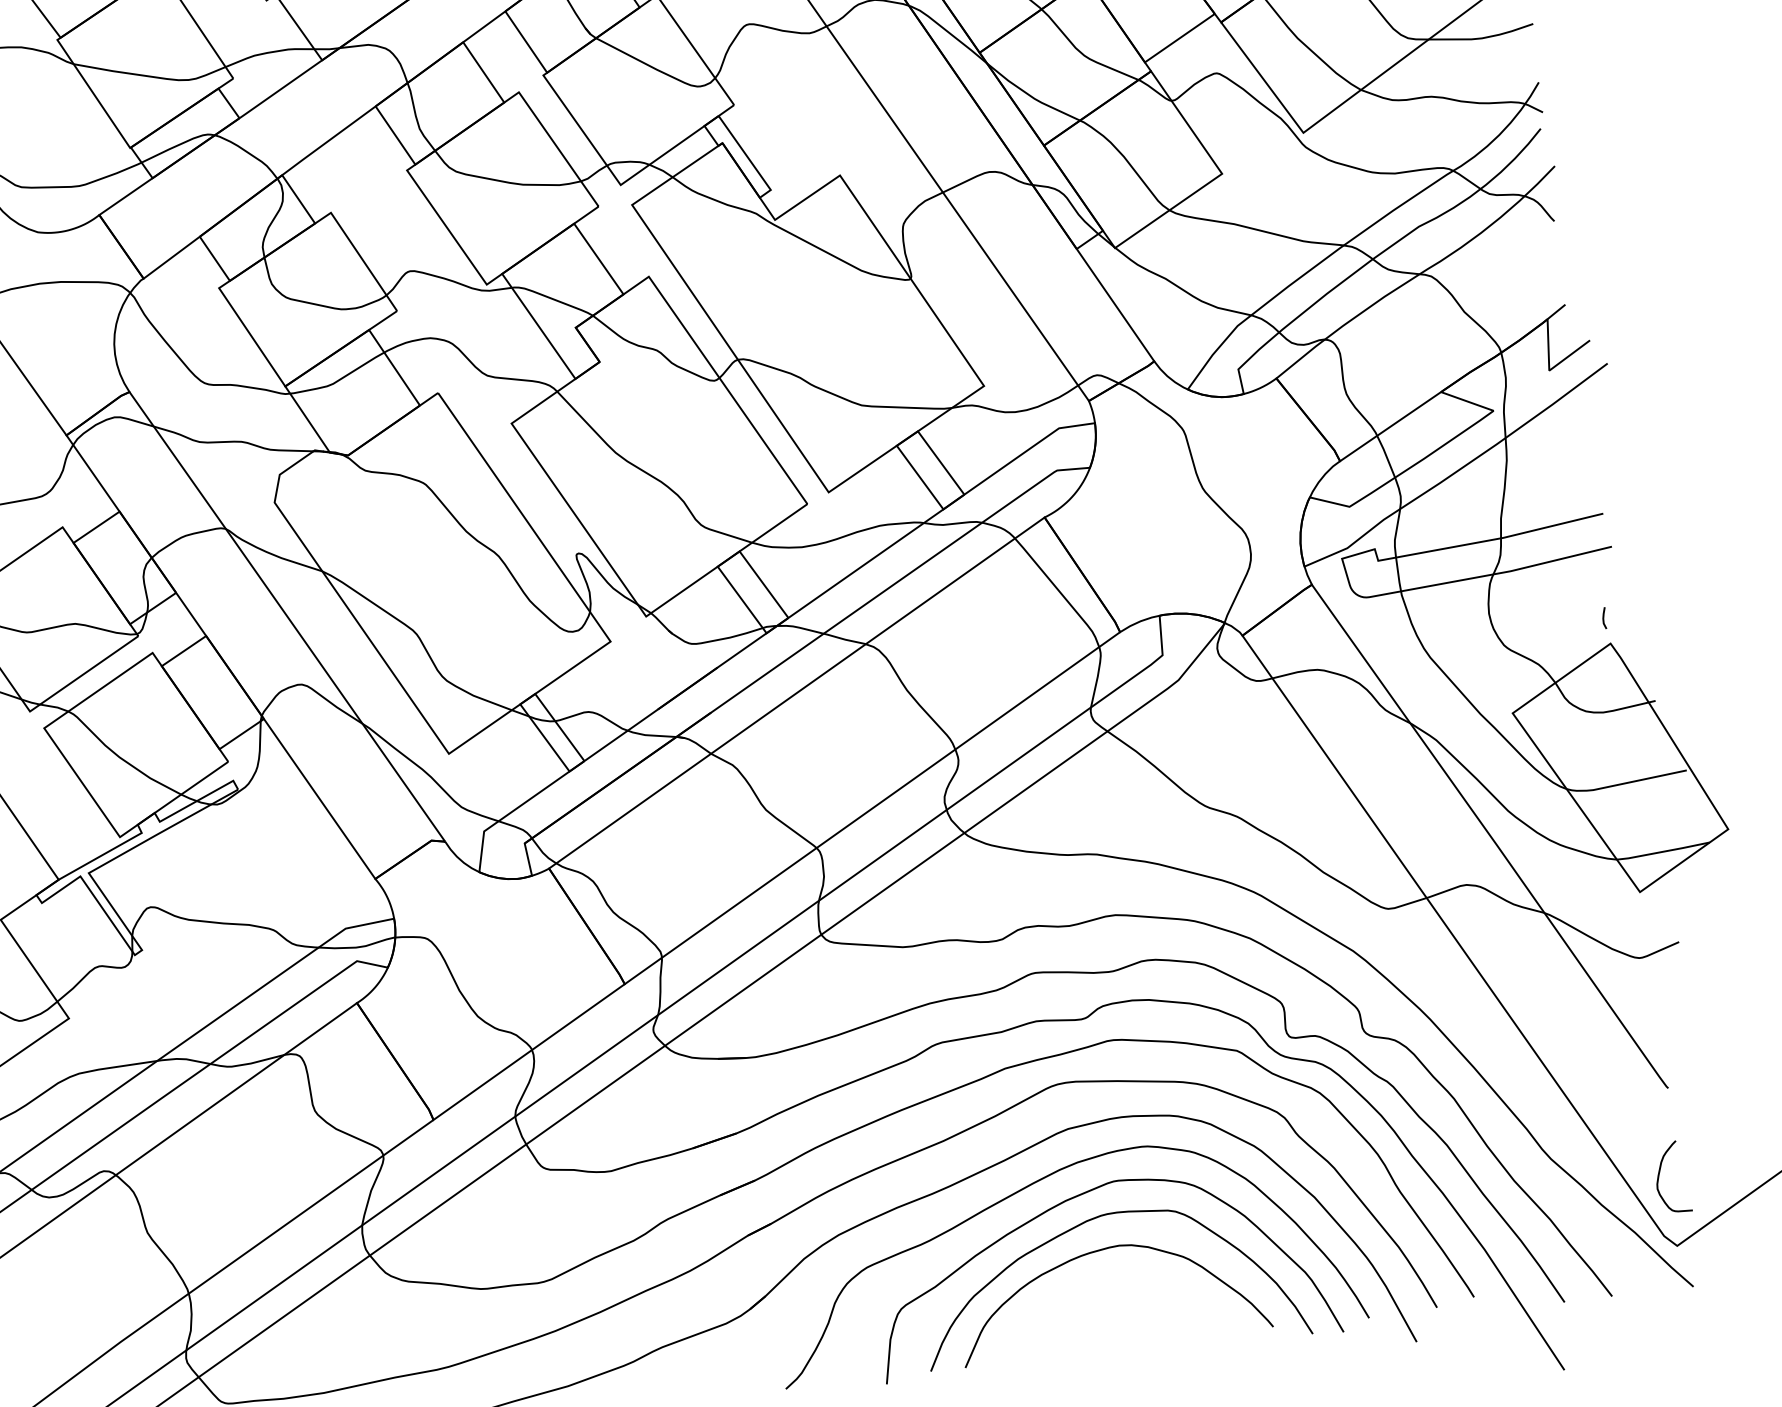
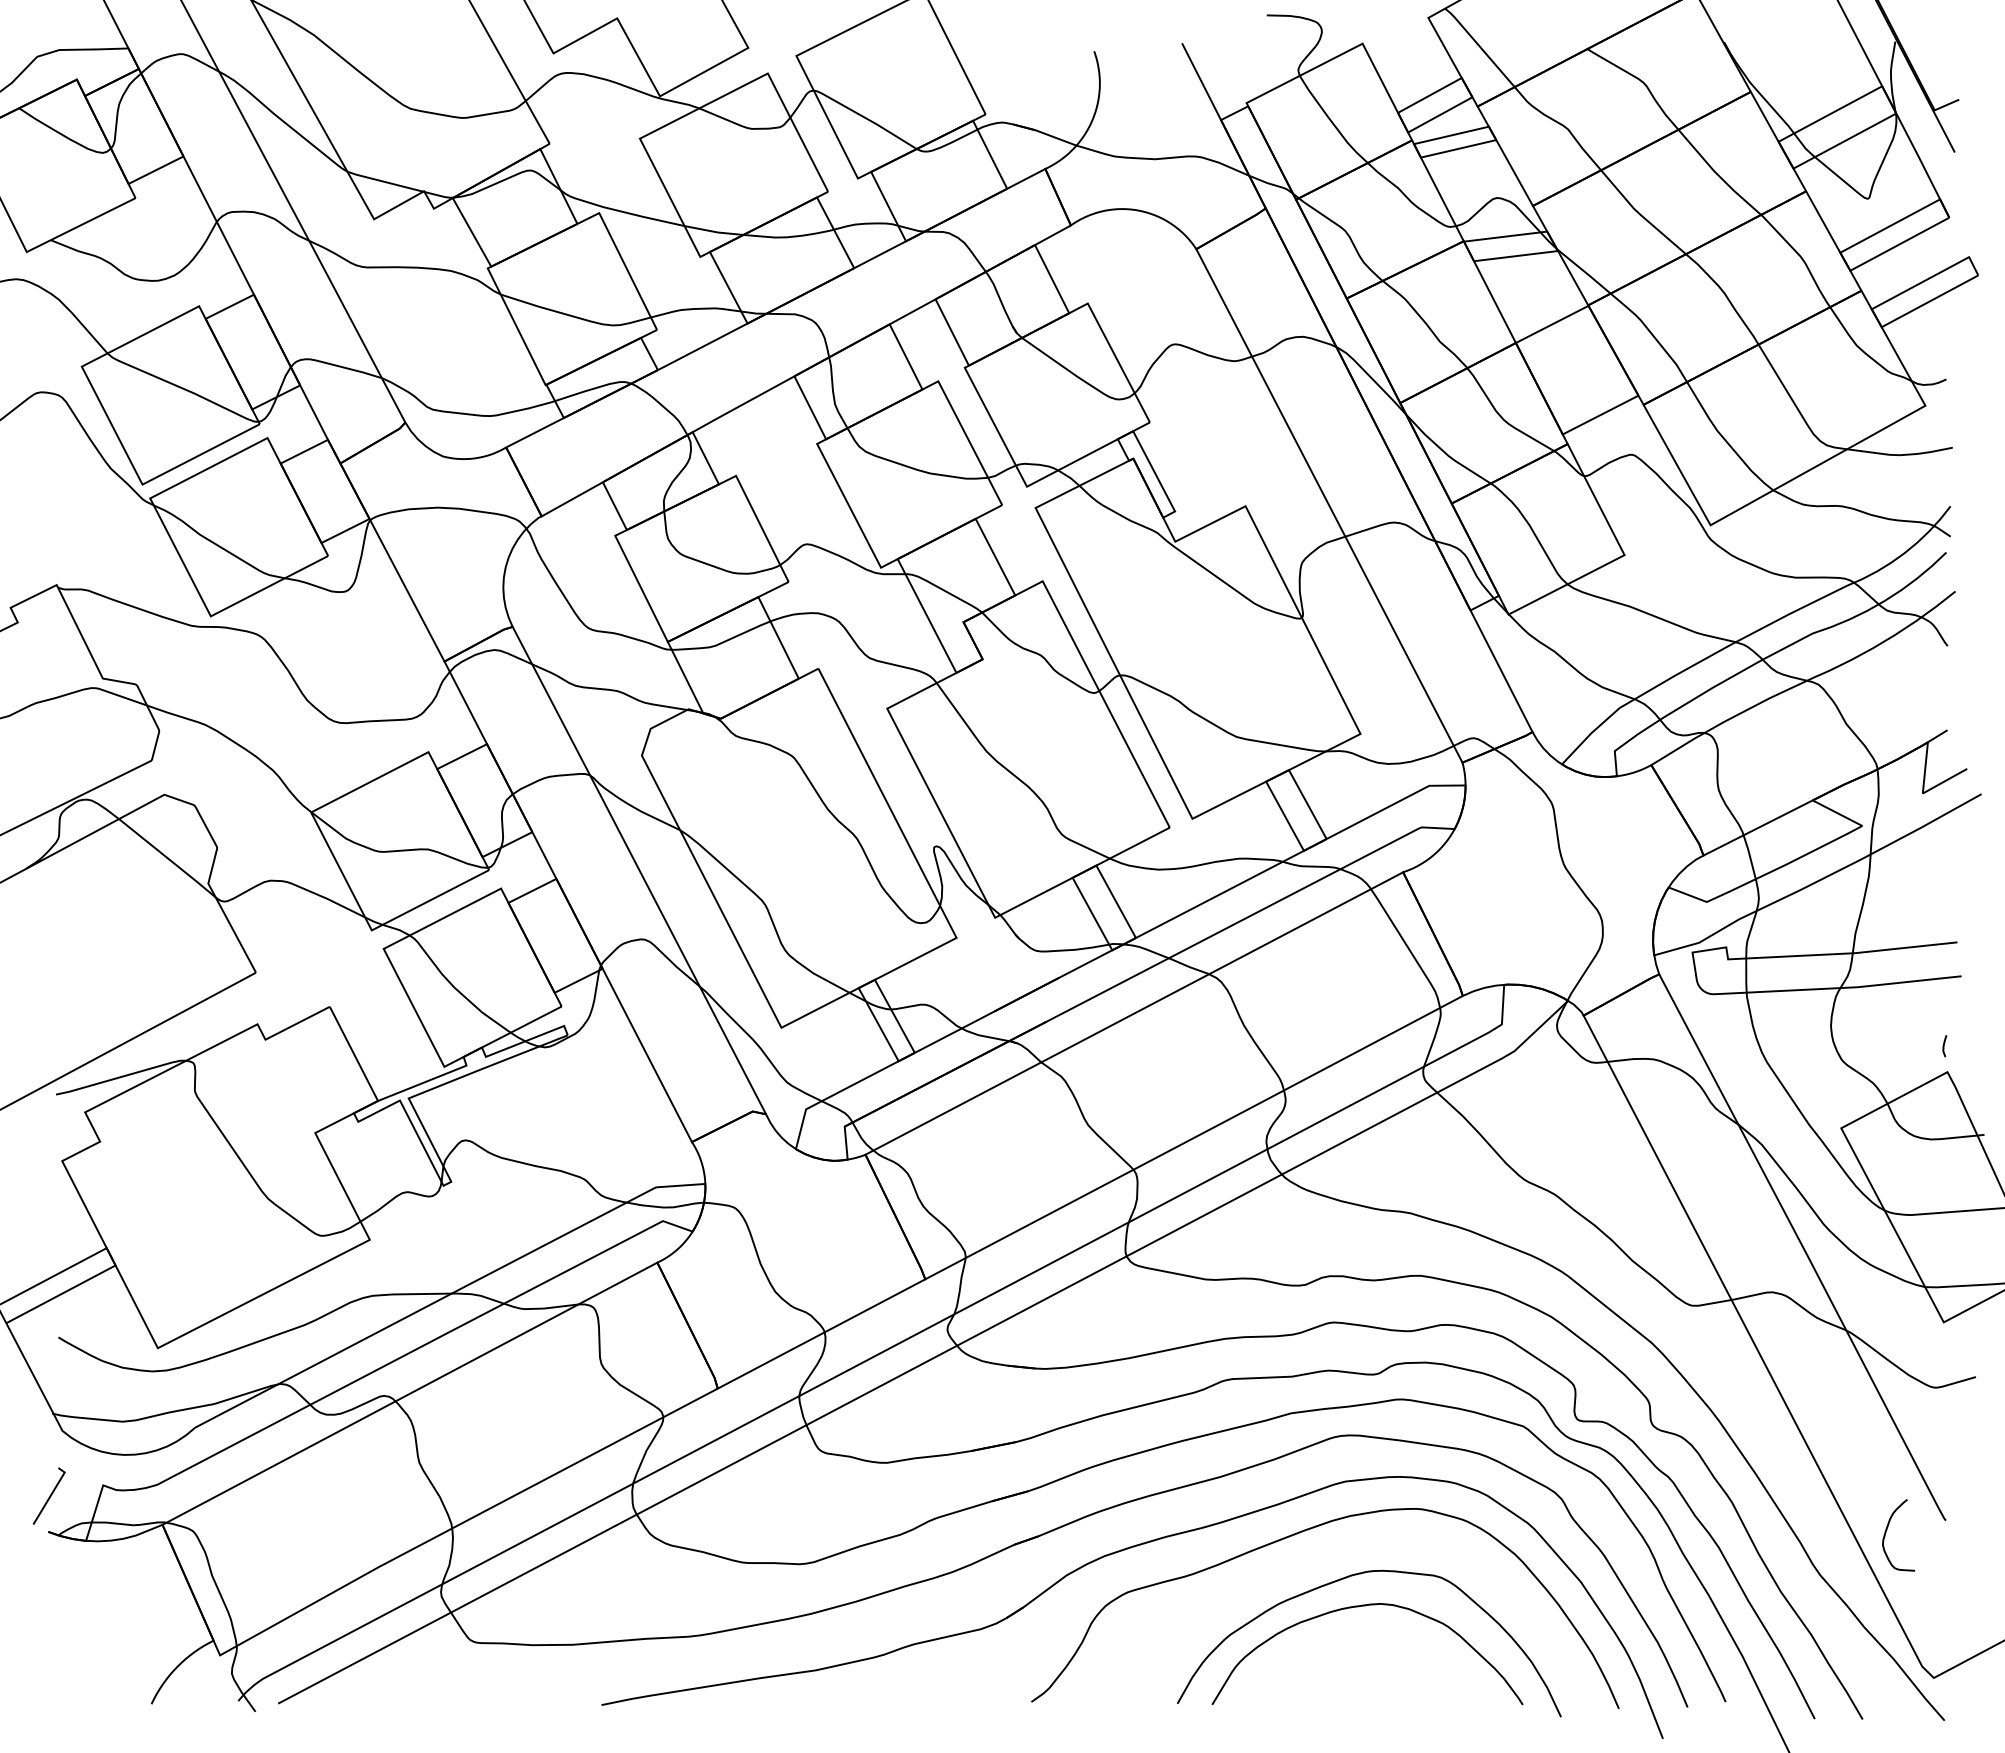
curve: (1660, 1174) -> (1887, 1530), moved
curve: (1070, 1200) -> (1338, 1552), removed

